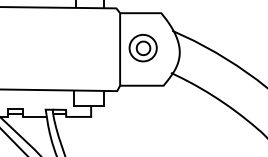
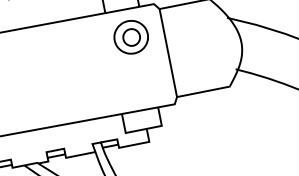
part: (142, 48) -> (130, 37), moved

